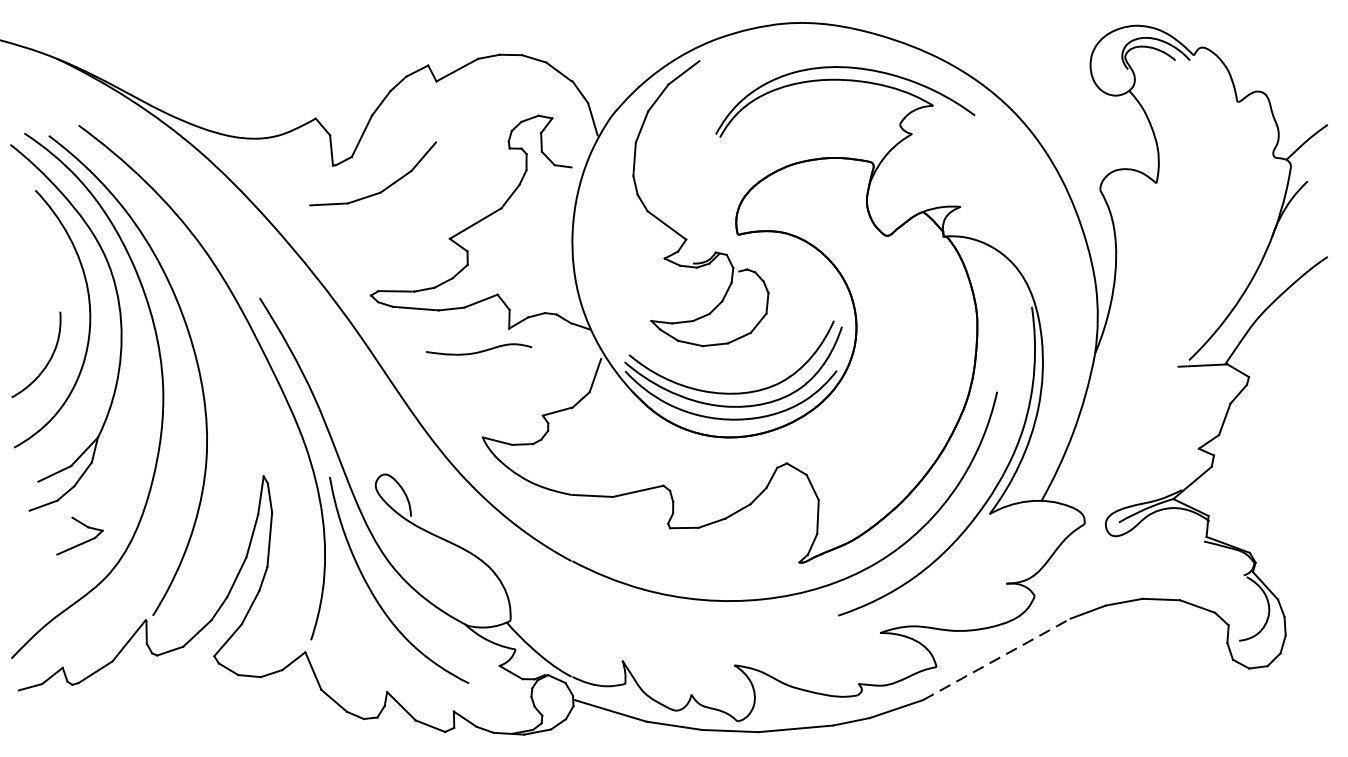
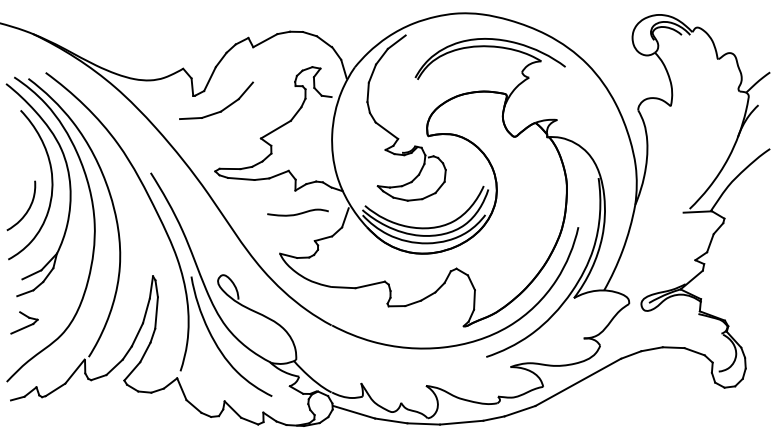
curve: (478, 350) -> (297, 213), moved
part: (79, 535) -> (24, 322), moved
line: (997, 659) -> (578, 382), dashed -> solid

